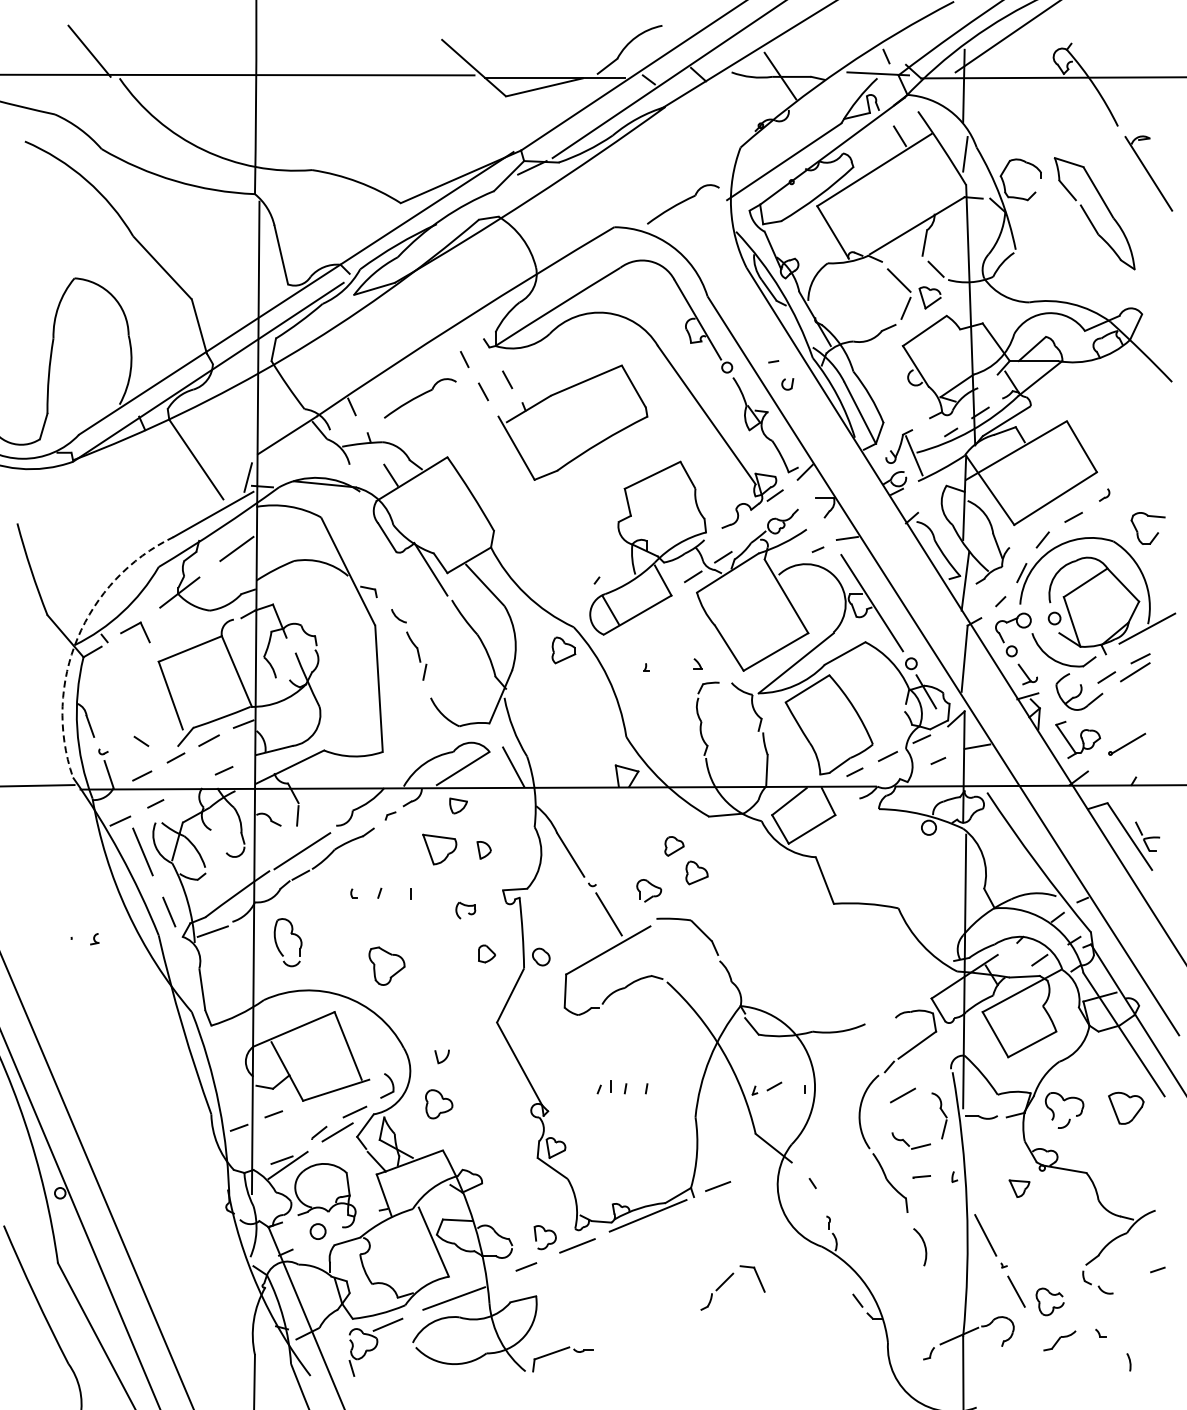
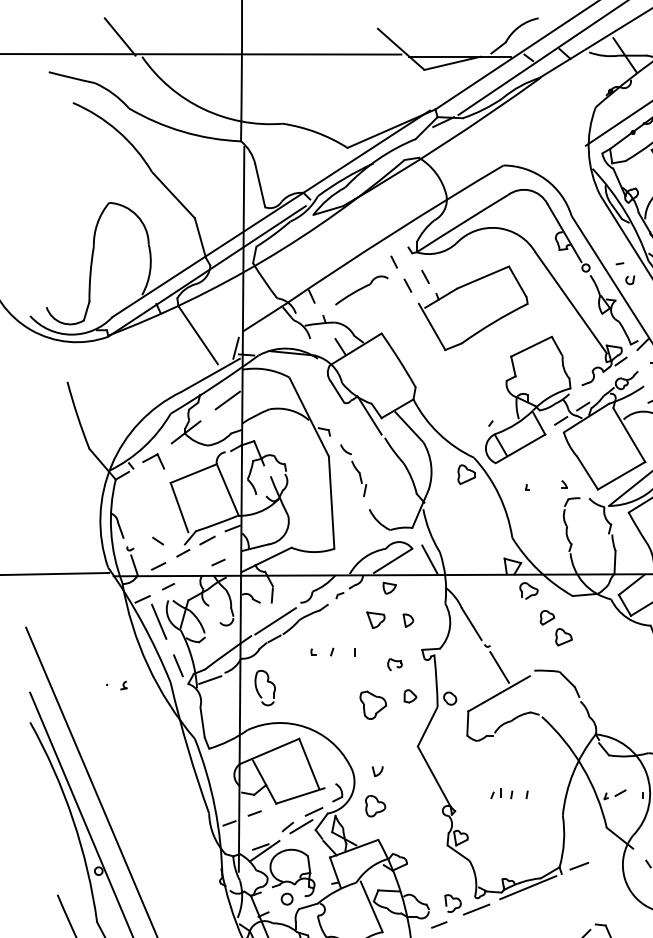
part: (683, 204) -> (554, 148), removed
arc: (77, 638) -> (111, 465), dashed -> solid
part: (439, 849) -> (375, 620), size x0.71
part: (649, 890) -> (529, 590), moved
part: (386, 965) -> (372, 704), moved

